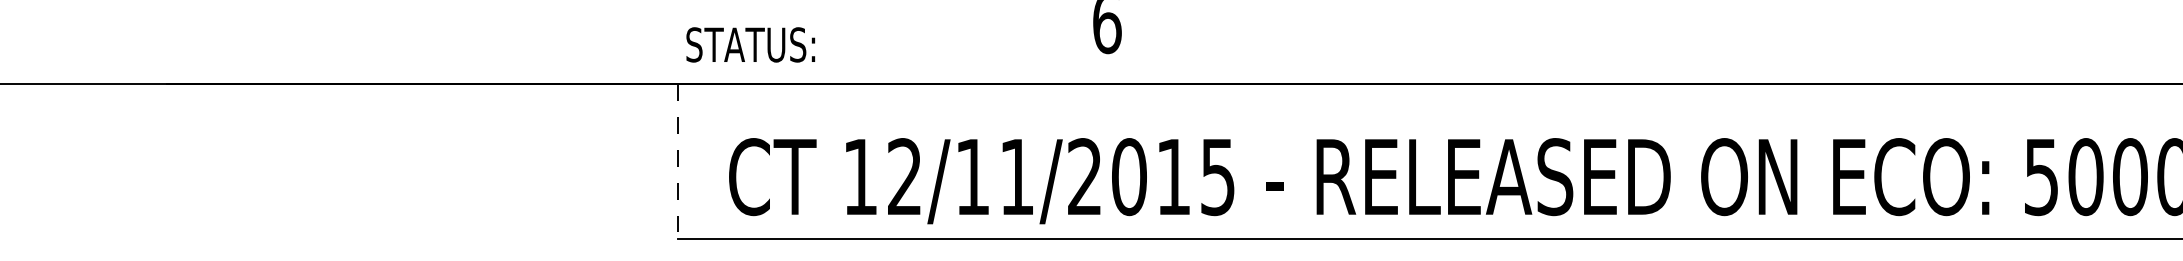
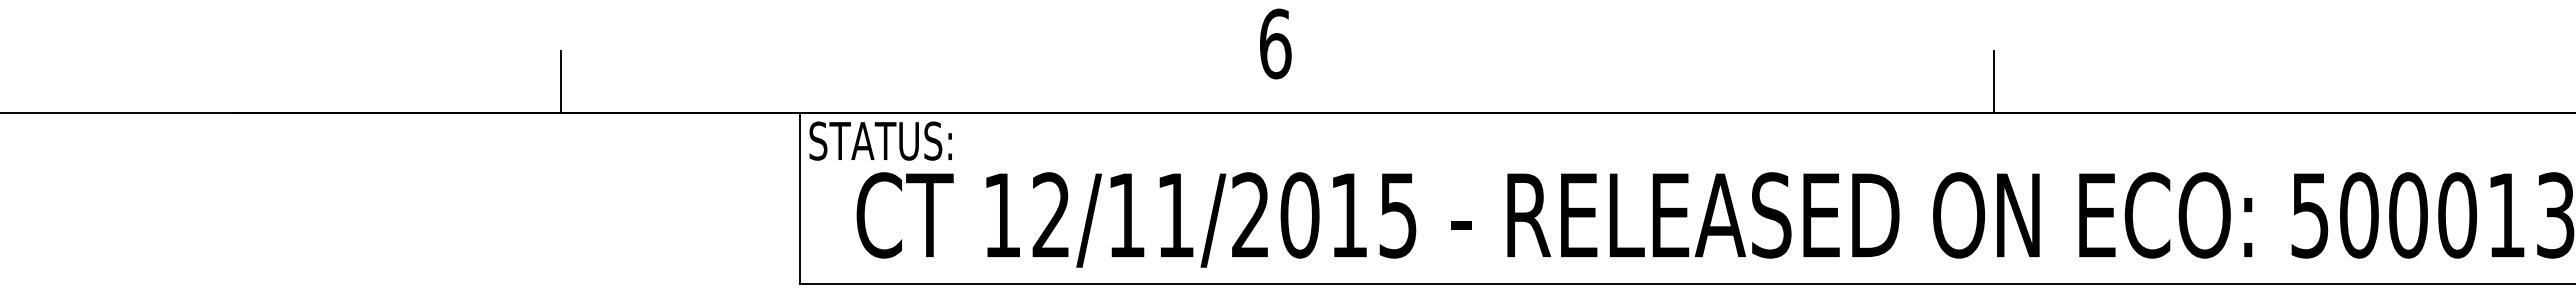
text: (750, 44) -> (880, 140), moved
line: (461, 56) -> (560, 81), added
line: (1756, 56) -> (1994, 81), added
line: (678, 161) -> (800, 198), dashed -> solid

